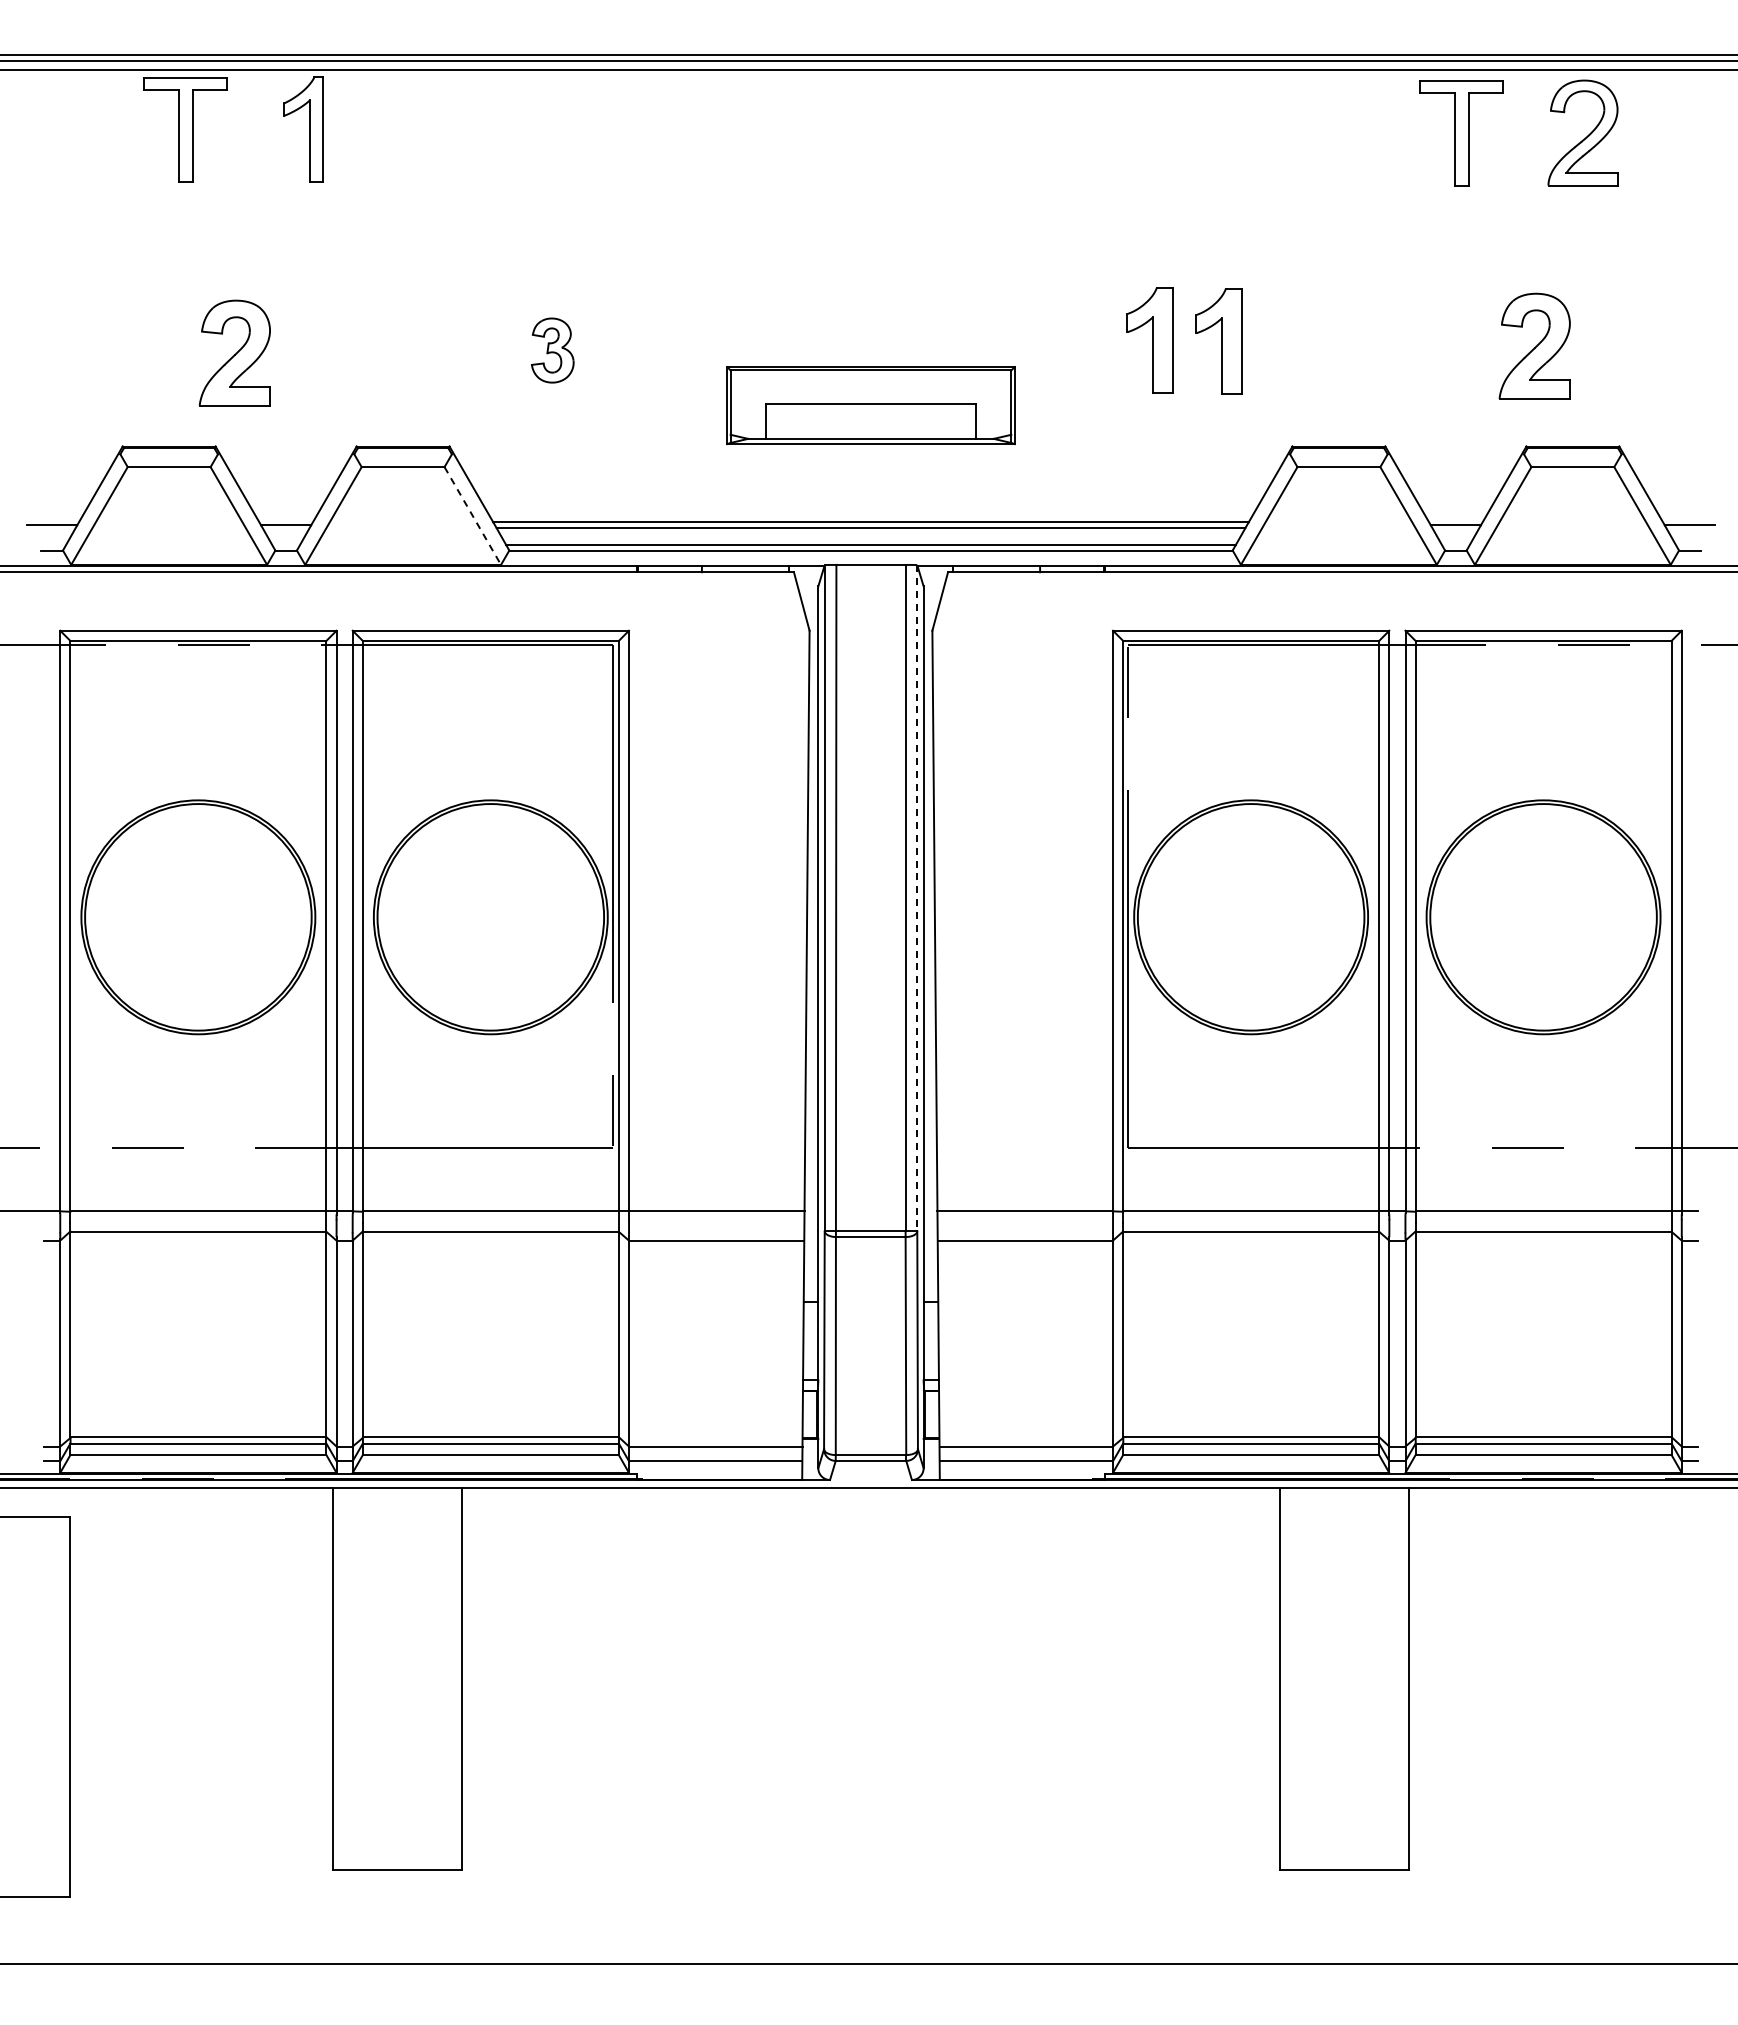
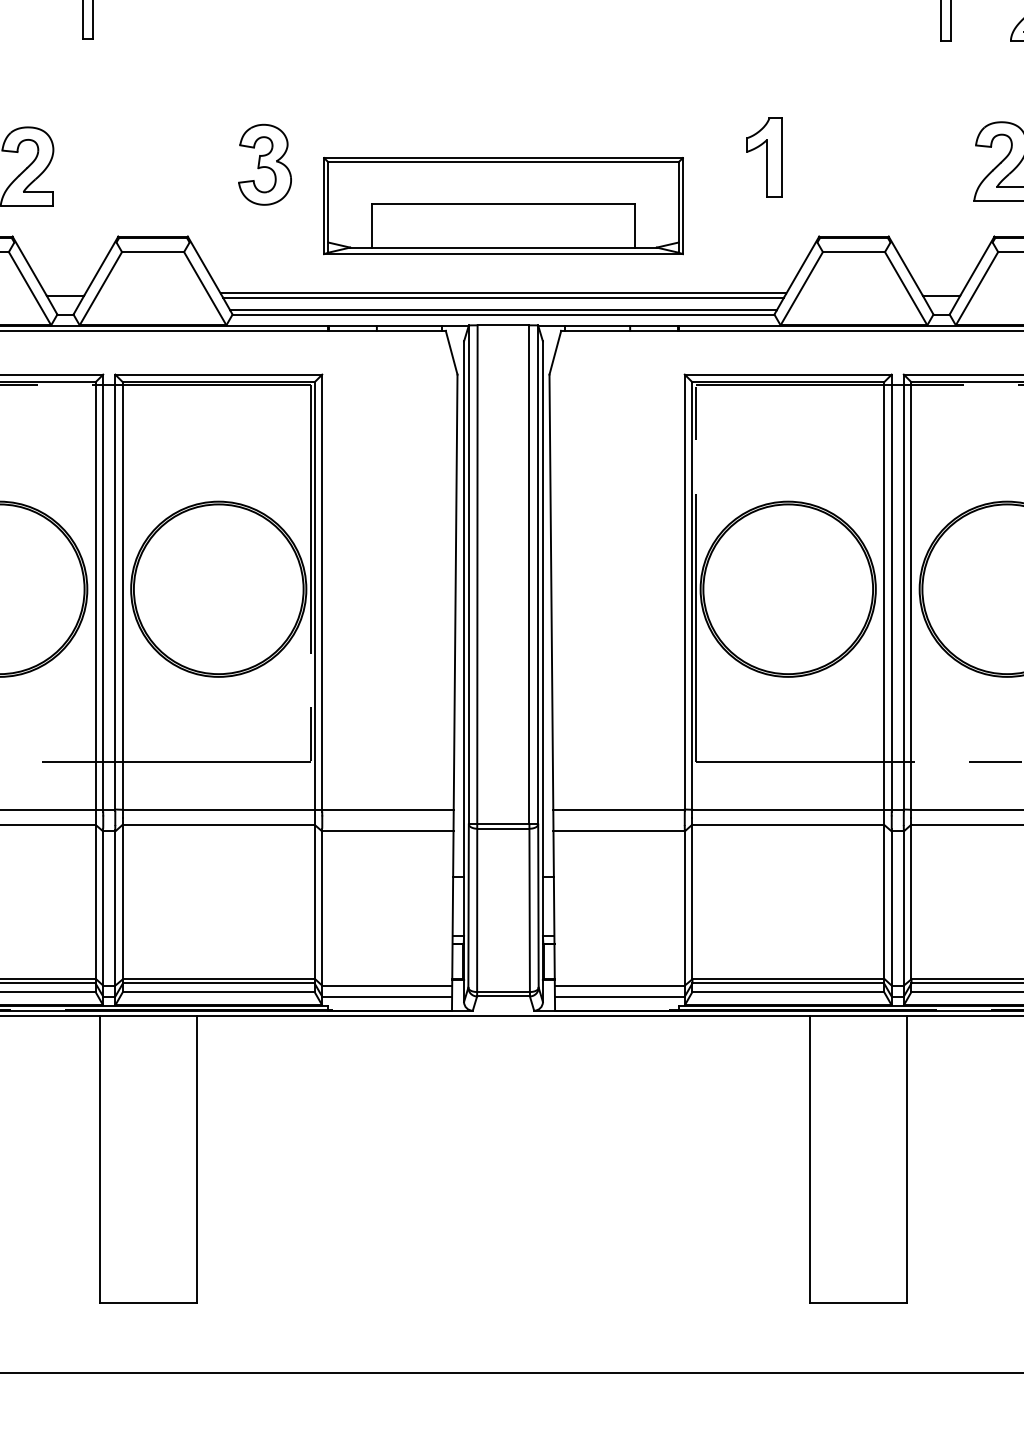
part: (1149, 340) -> (712, 157), removed
part: (552, 350) -> (264, 164), size x1.67
part: (870, 405) -> (503, 205), size x1.67
line: (473, 516) -> (205, 289), dashed -> solid
line: (917, 898) -> (538, 575), dashed -> solid

